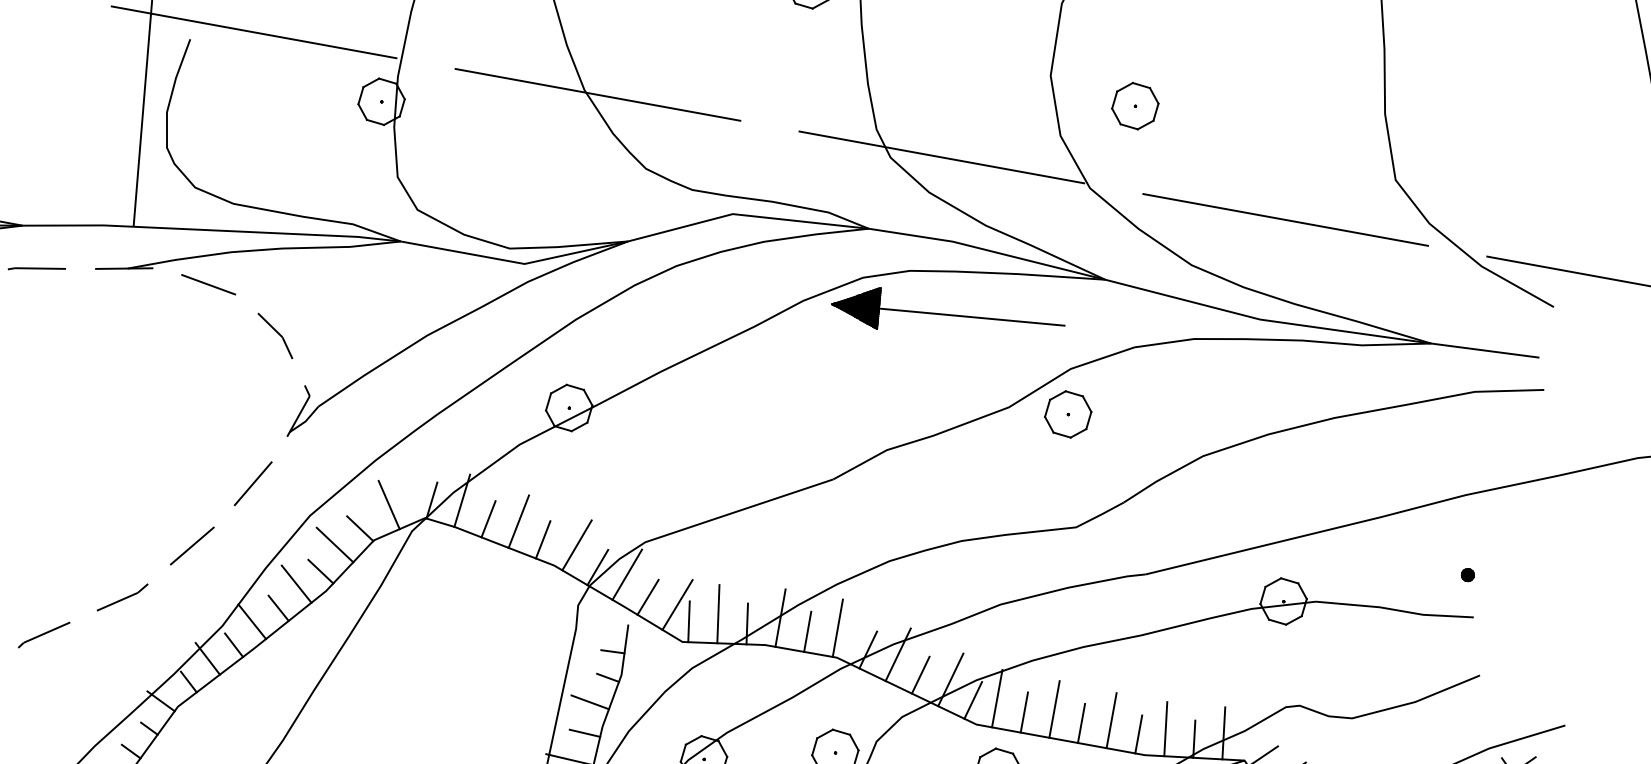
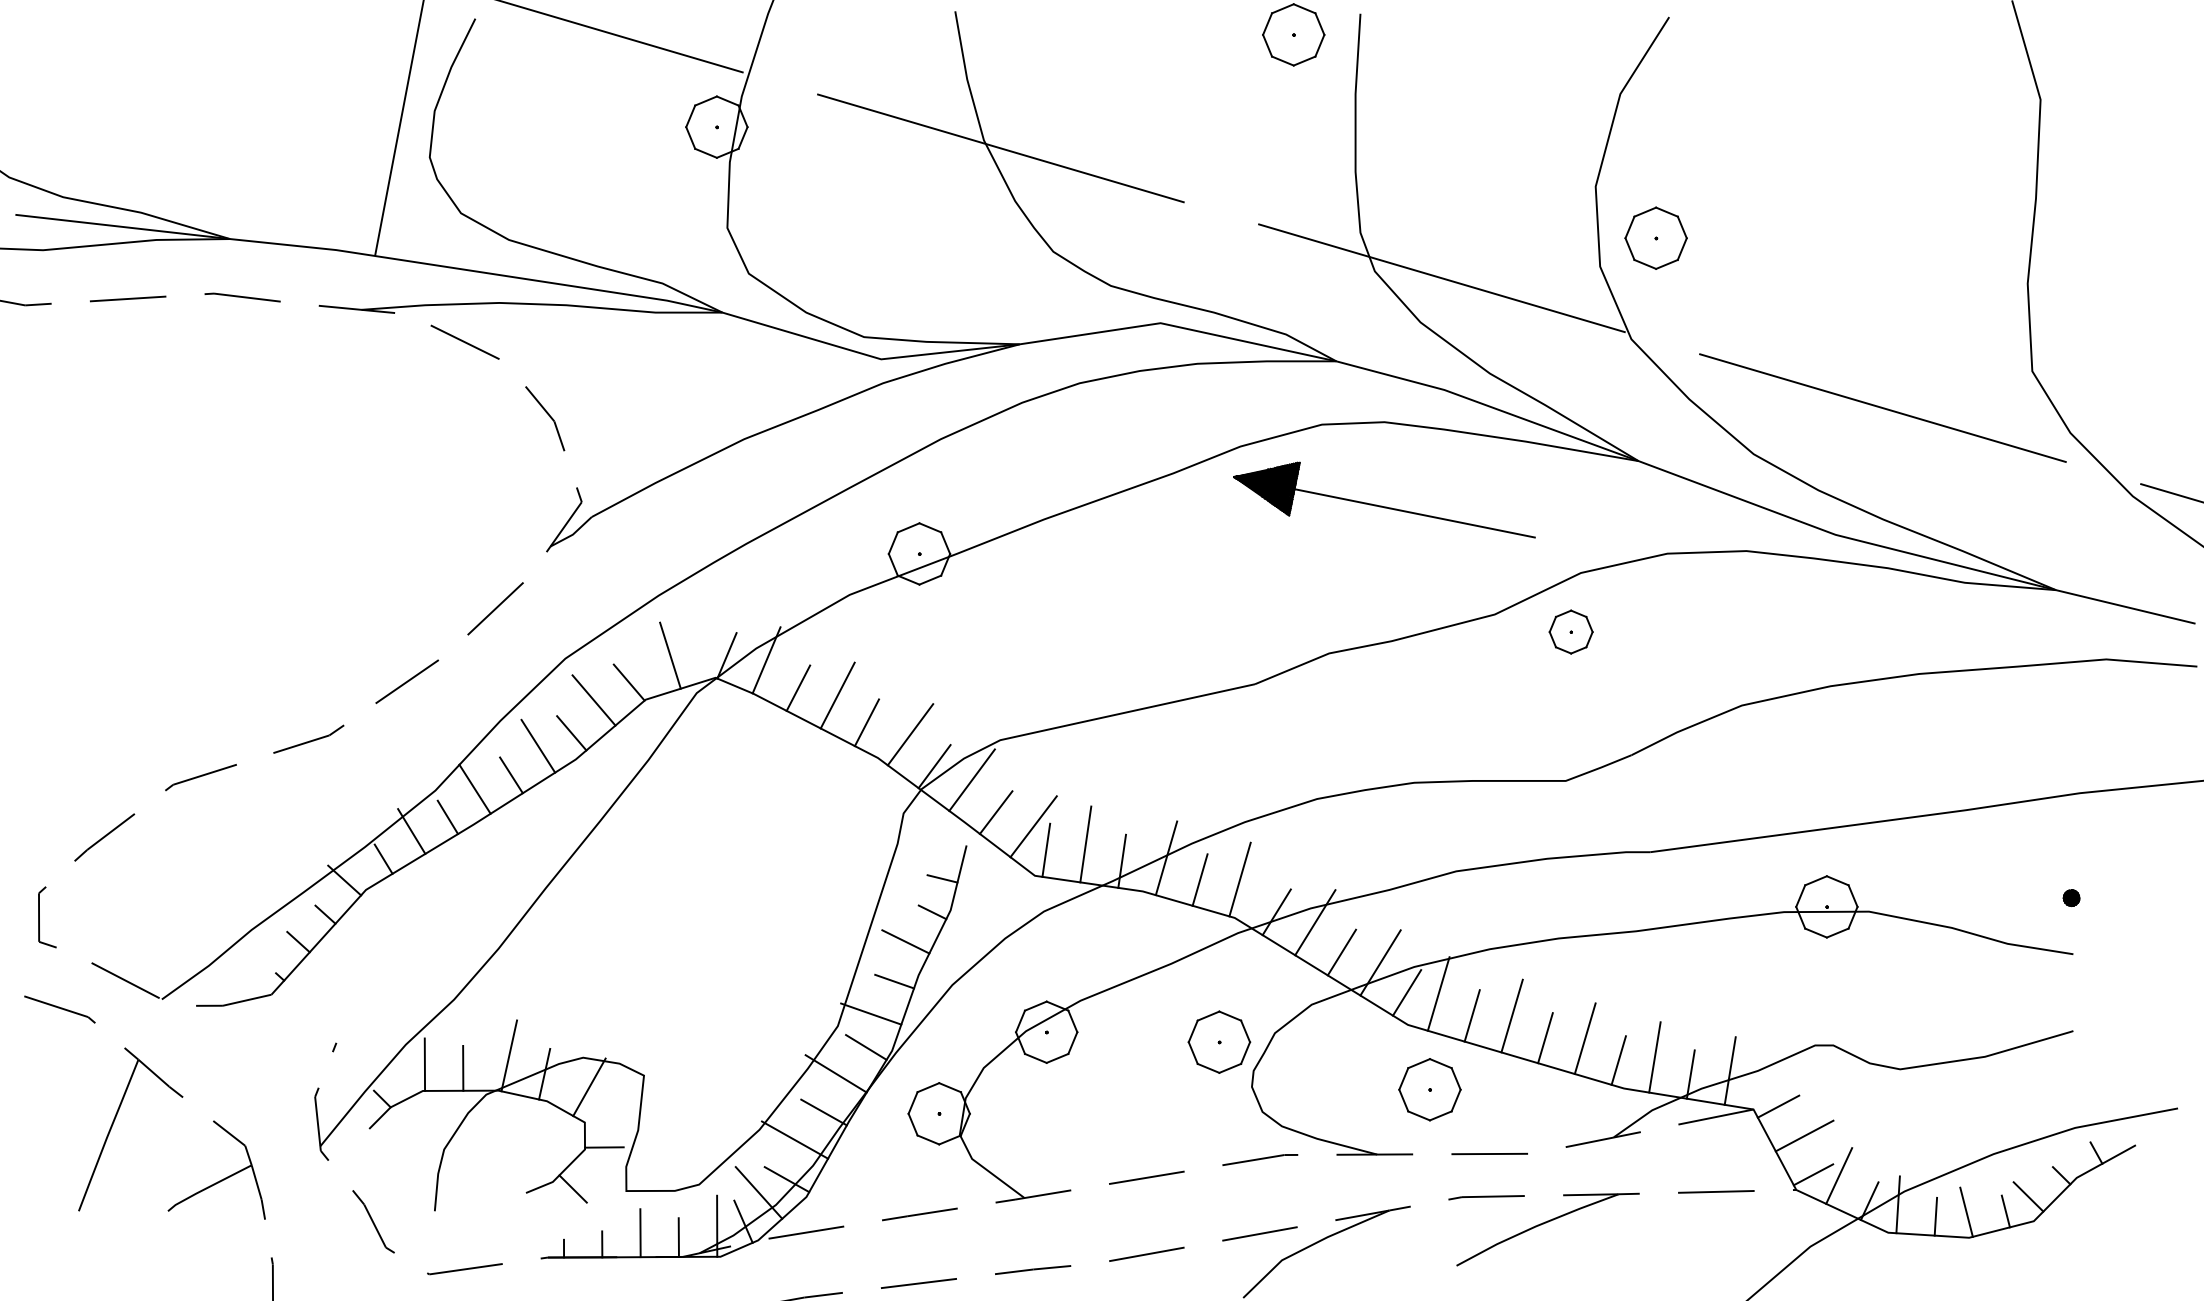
part: (1134, 105) -> (1655, 237), moved
part: (946, 313) -> (1381, 505), moved
part: (1067, 414) -> (1570, 631), size x0.7

